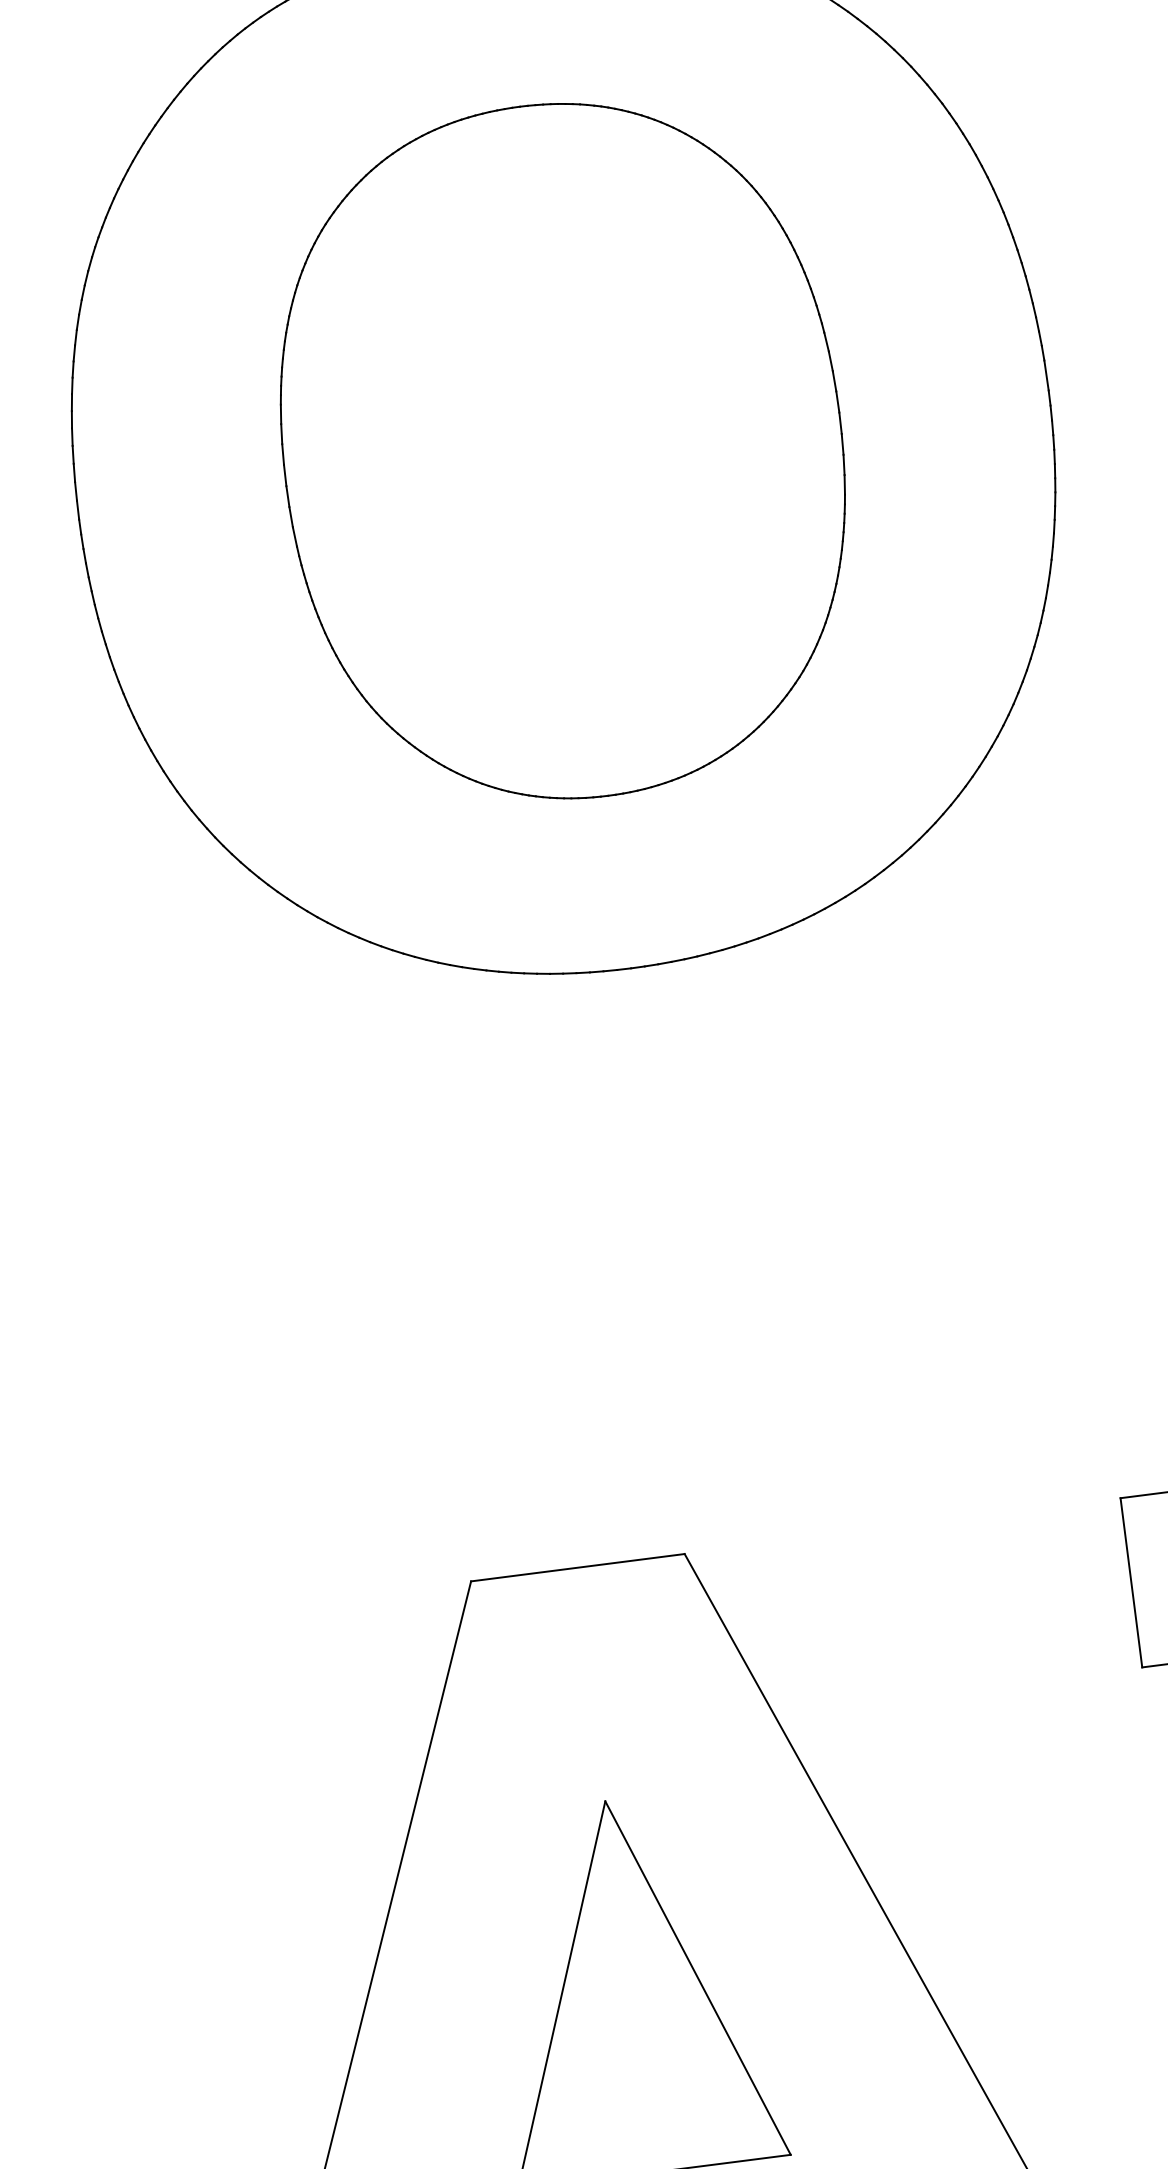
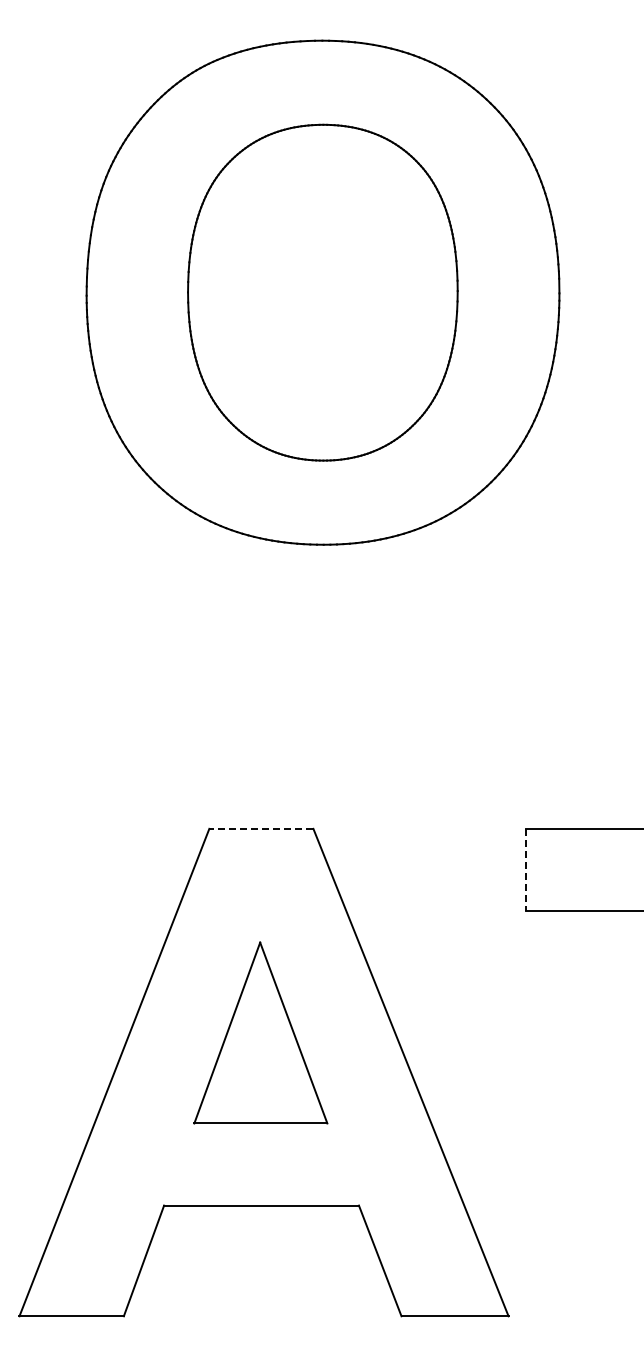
line: (575, 1567) -> (260, 828), solid -> dashed
line: (1130, 1583) -> (525, 870), solid -> dashed

